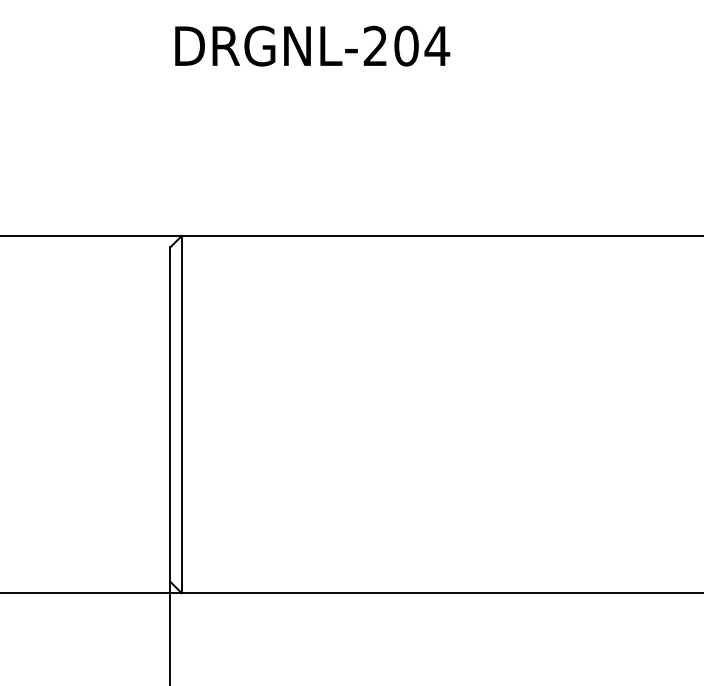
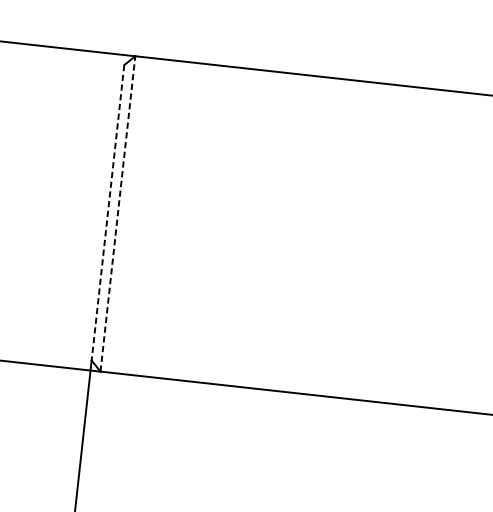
line: (181, 414) -> (117, 213), solid -> dashed
line: (170, 415) -> (107, 213), solid -> dashed

